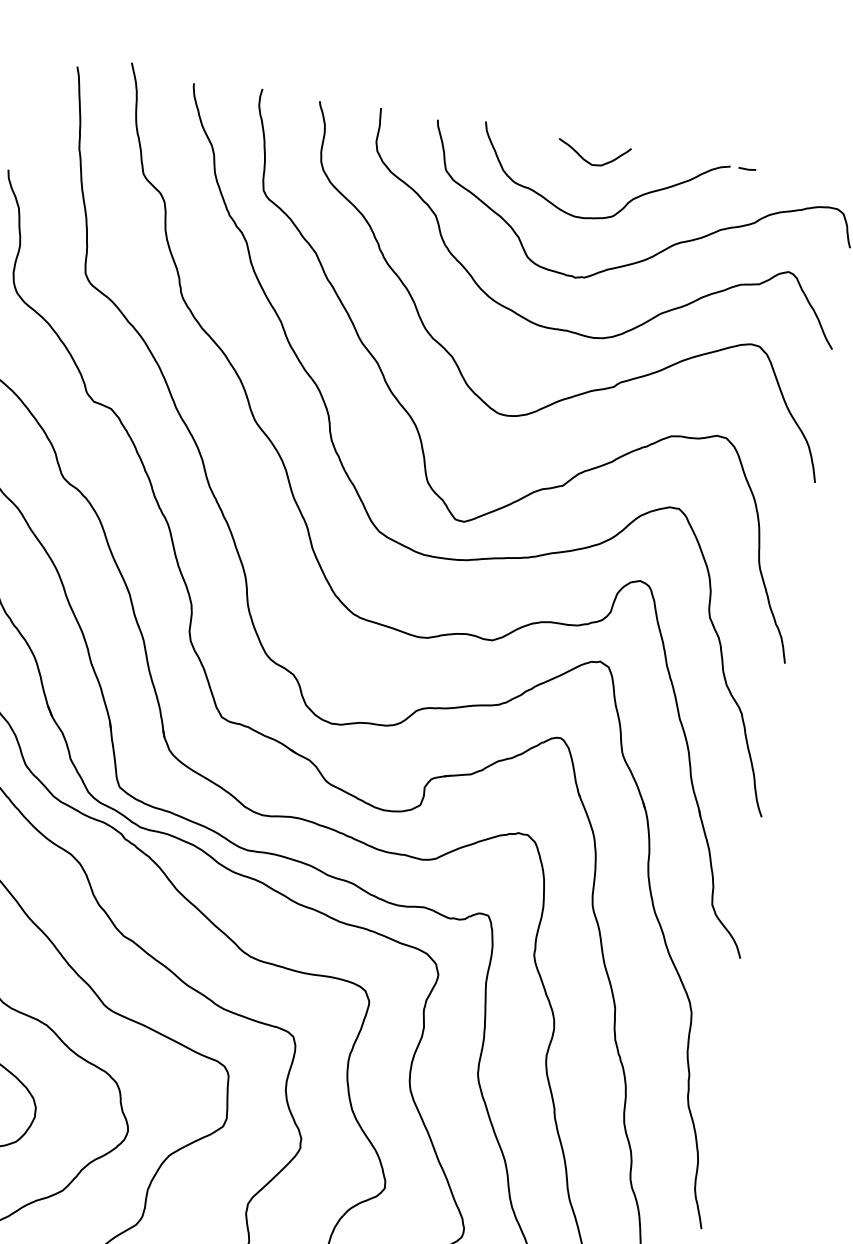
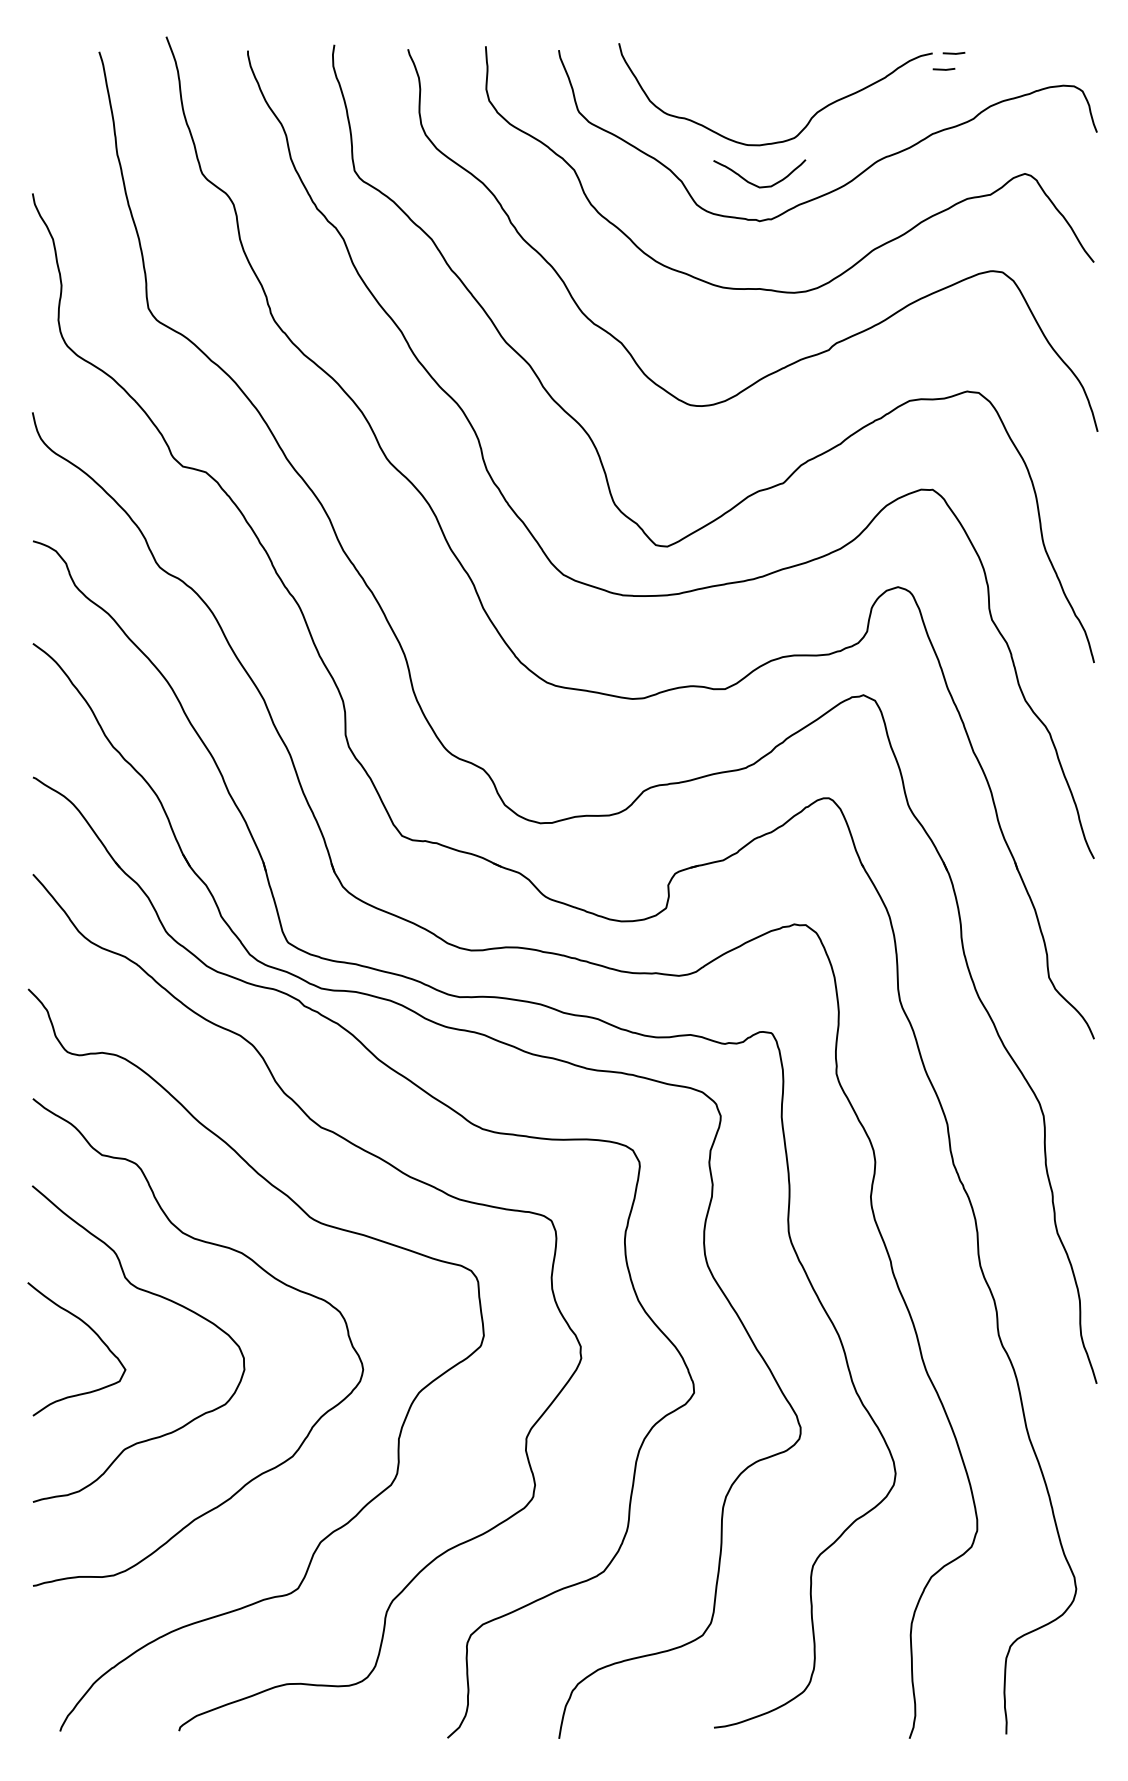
curve: (587, 161) -> (753, 183), moved
line: (737, 179) -> (943, 68), added

